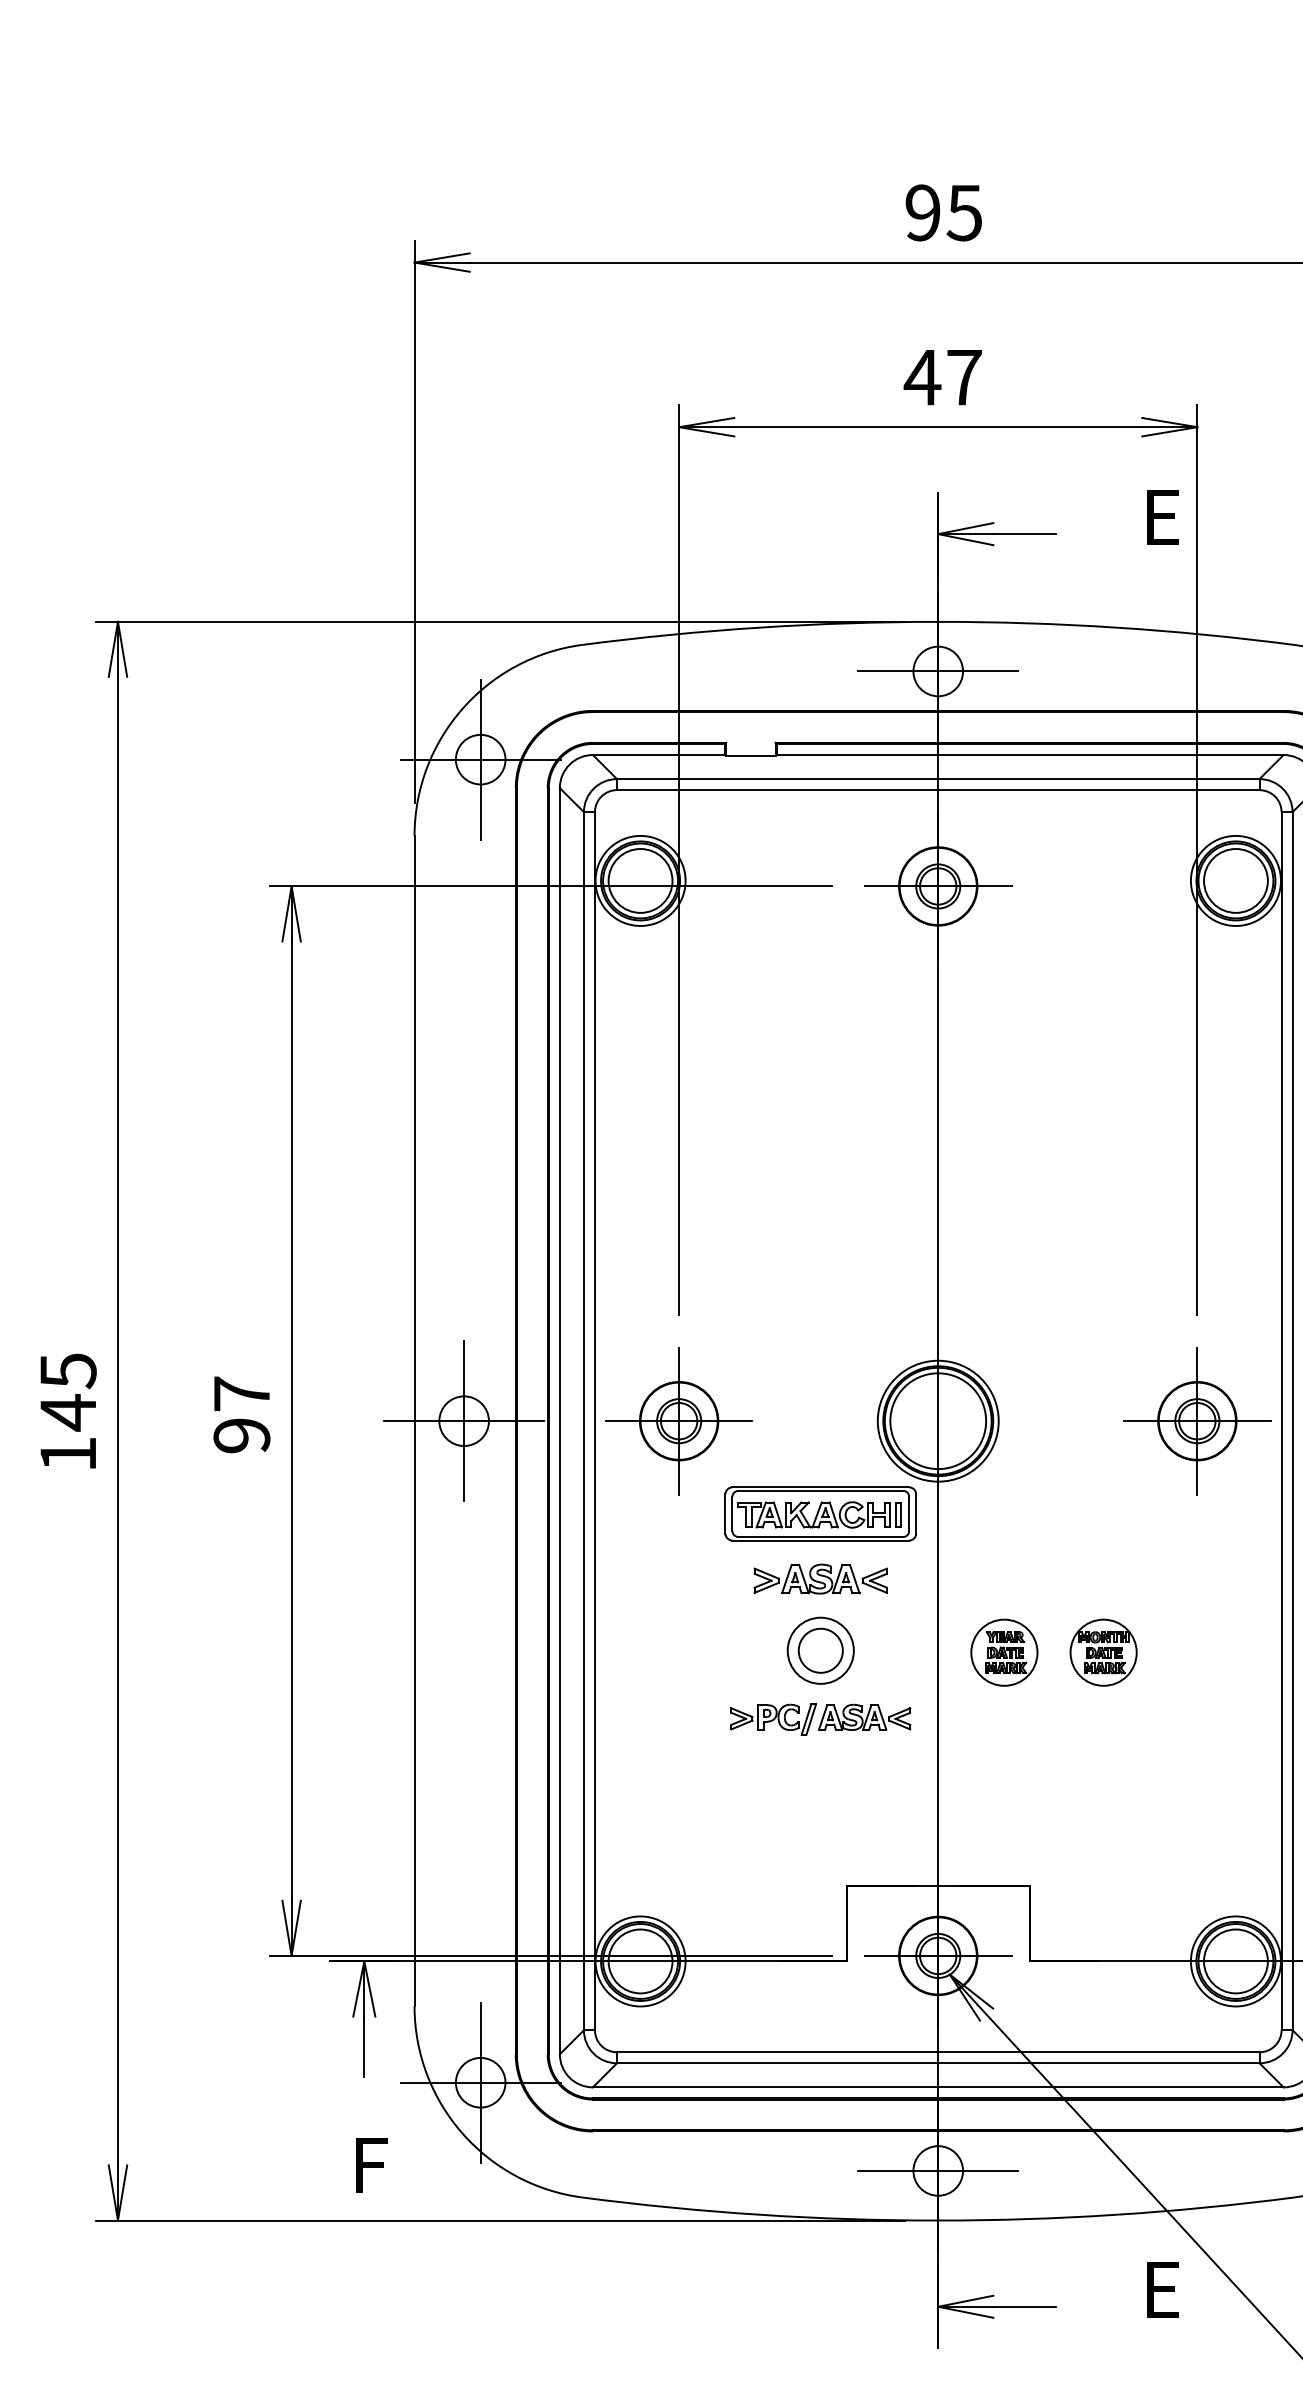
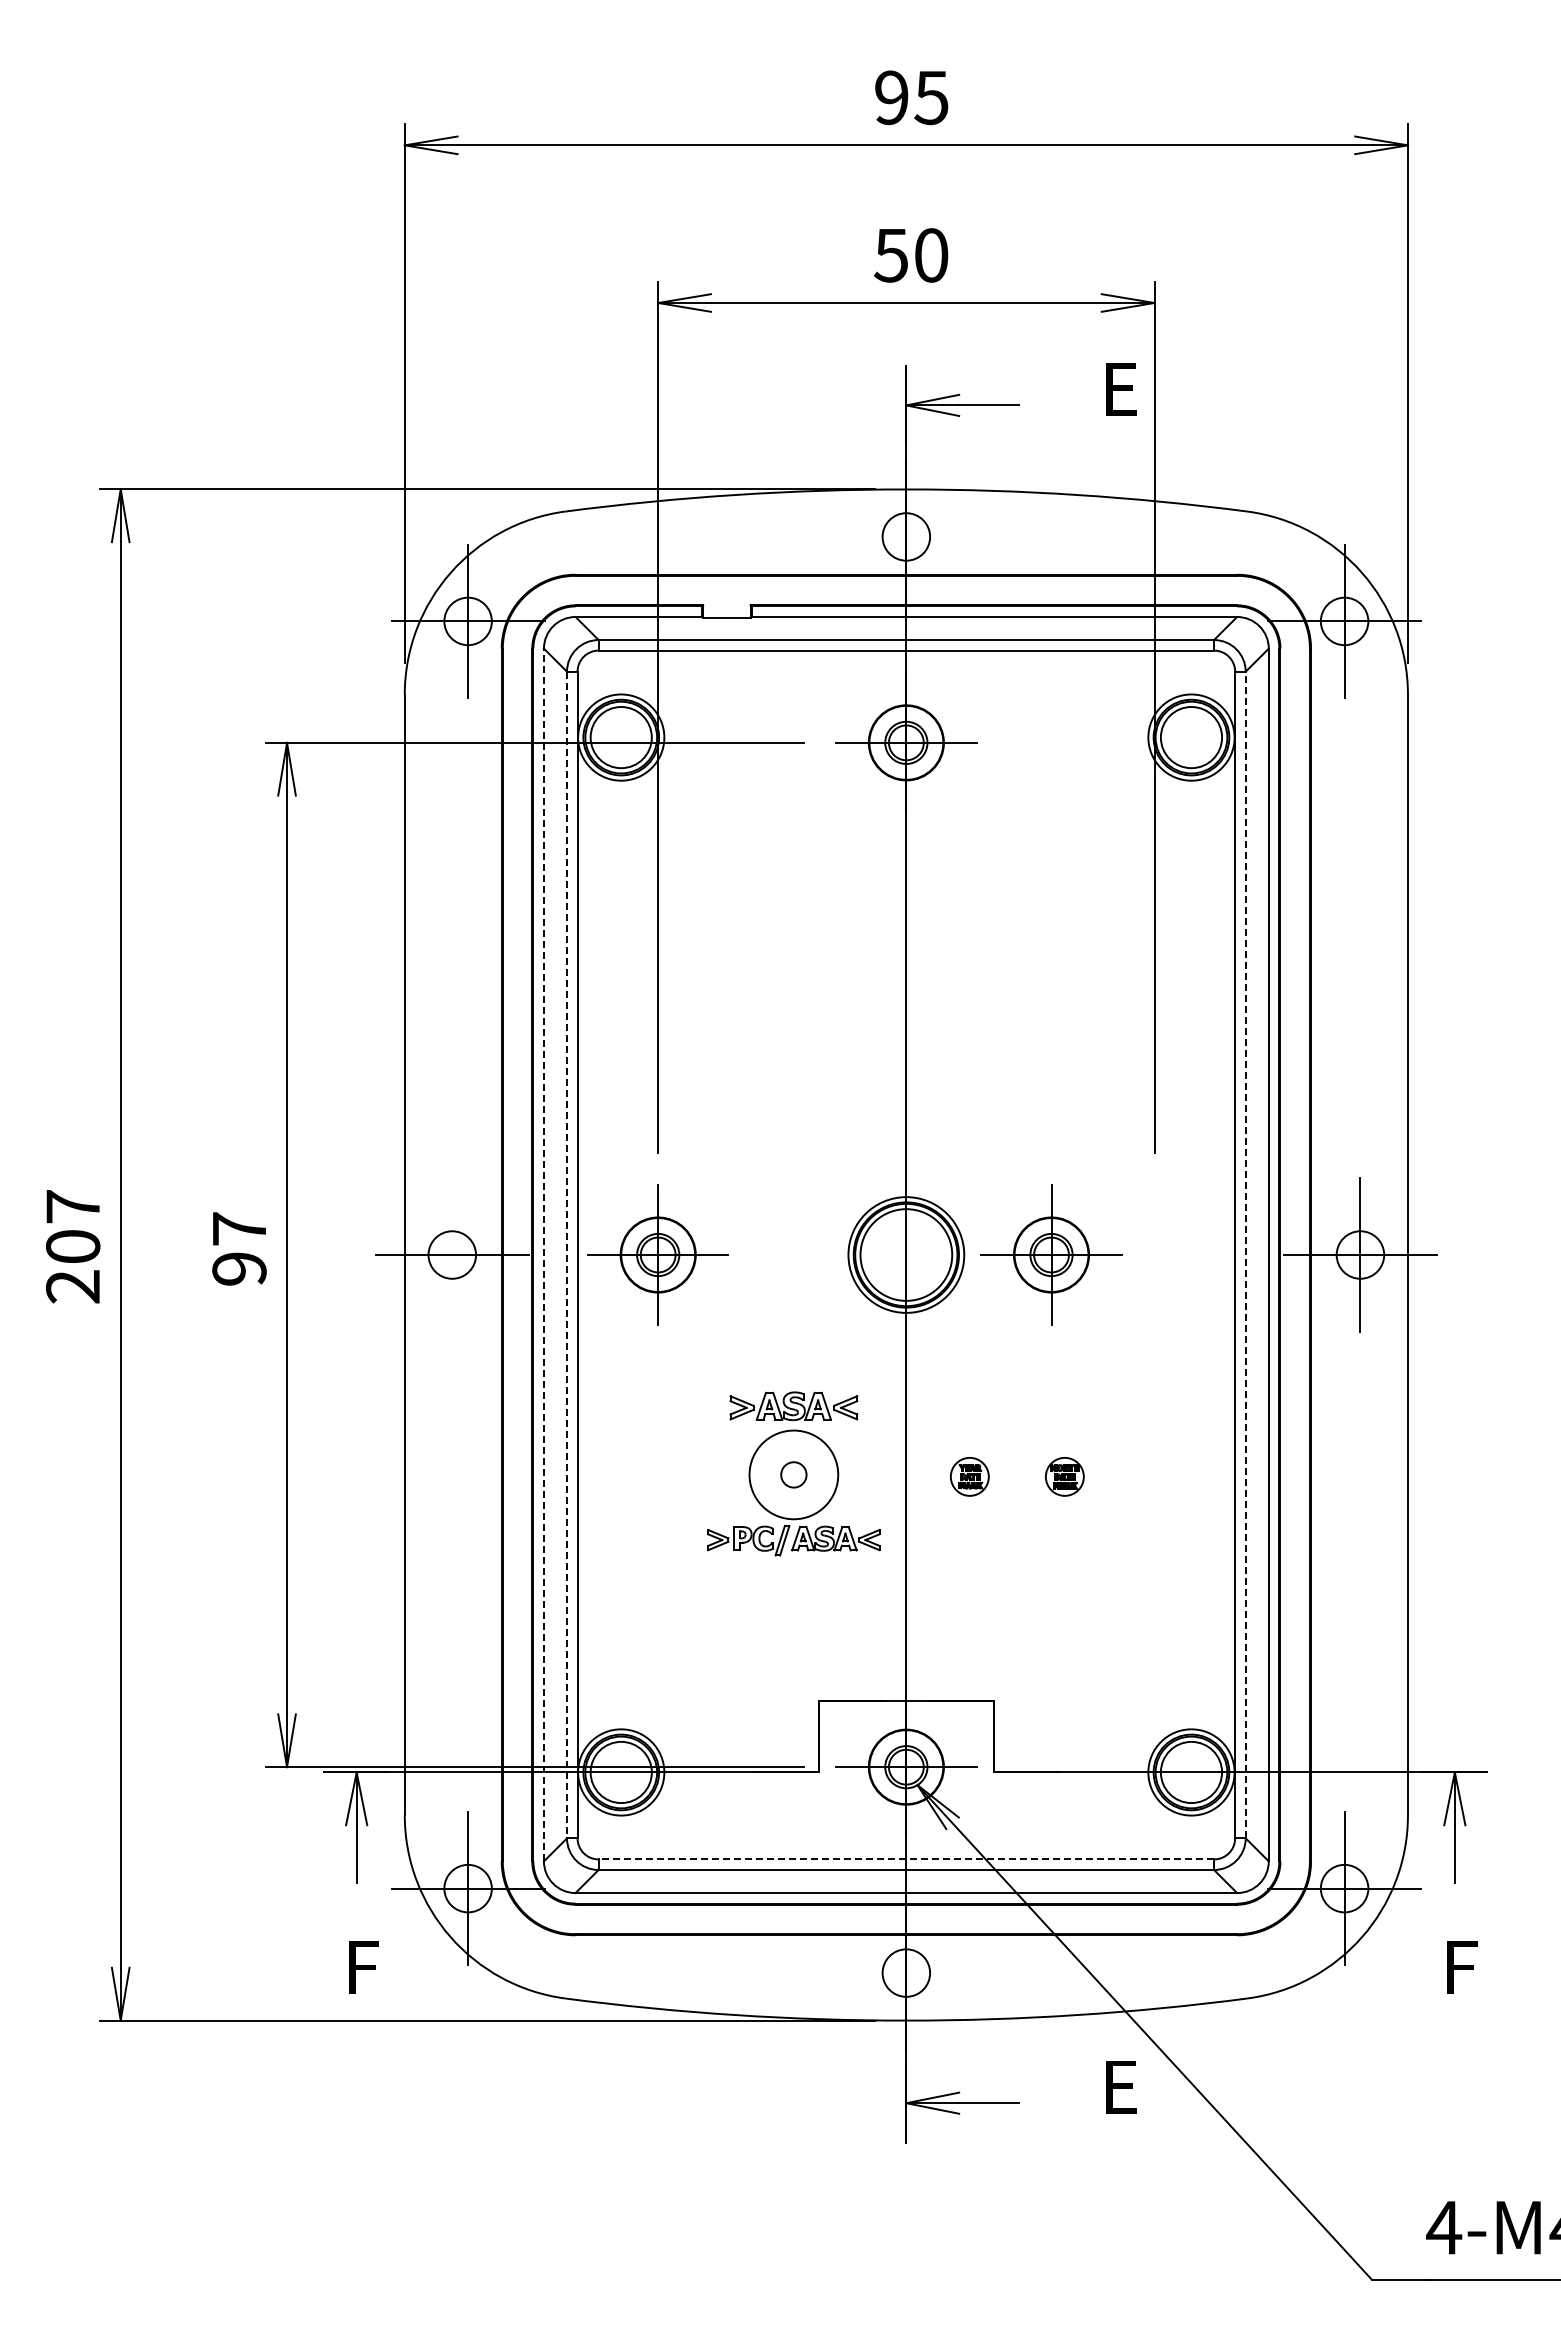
text: (942, 377) -> (910, 255), 47 -> 50
line: (937, 670) -> (905, 536), removed
text: (67, 1412) -> (72, 1246), 145 -> 207
line: (464, 1420) -> (452, 1254), removed
line: (559, 1420) -> (543, 1254), solid -> dashed
part: (1197, 1420) -> (1051, 1254), moved
line: (1292, 1420) -> (1245, 1254), solid -> dashed
line: (584, 1421) -> (567, 1255), solid -> dashed
part: (820, 1513) -> (793, 1343), removed
circle: (820, 1650) -> (793, 1474), size x0.6
circle: (820, 1650) -> (793, 1474), size x1.4
part: (1004, 1652) -> (969, 1476), size x0.6
part: (1103, 1652) -> (1064, 1476), size x0.6
line: (938, 2052) -> (906, 1859), solid -> dashed
line: (937, 2171) -> (905, 1973), removed

